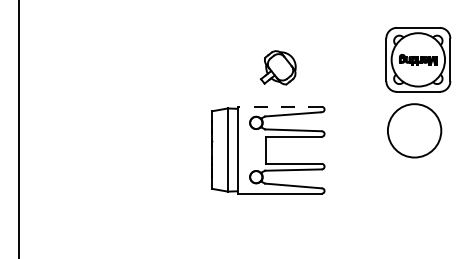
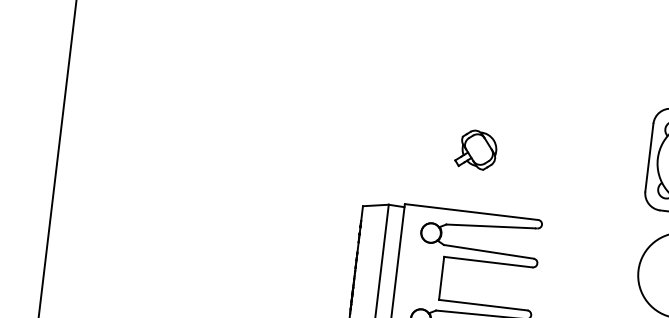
part: (277, 67) -> (475, 149), size x0.71
line: (279, 106) -> (471, 211), dashed -> solid

